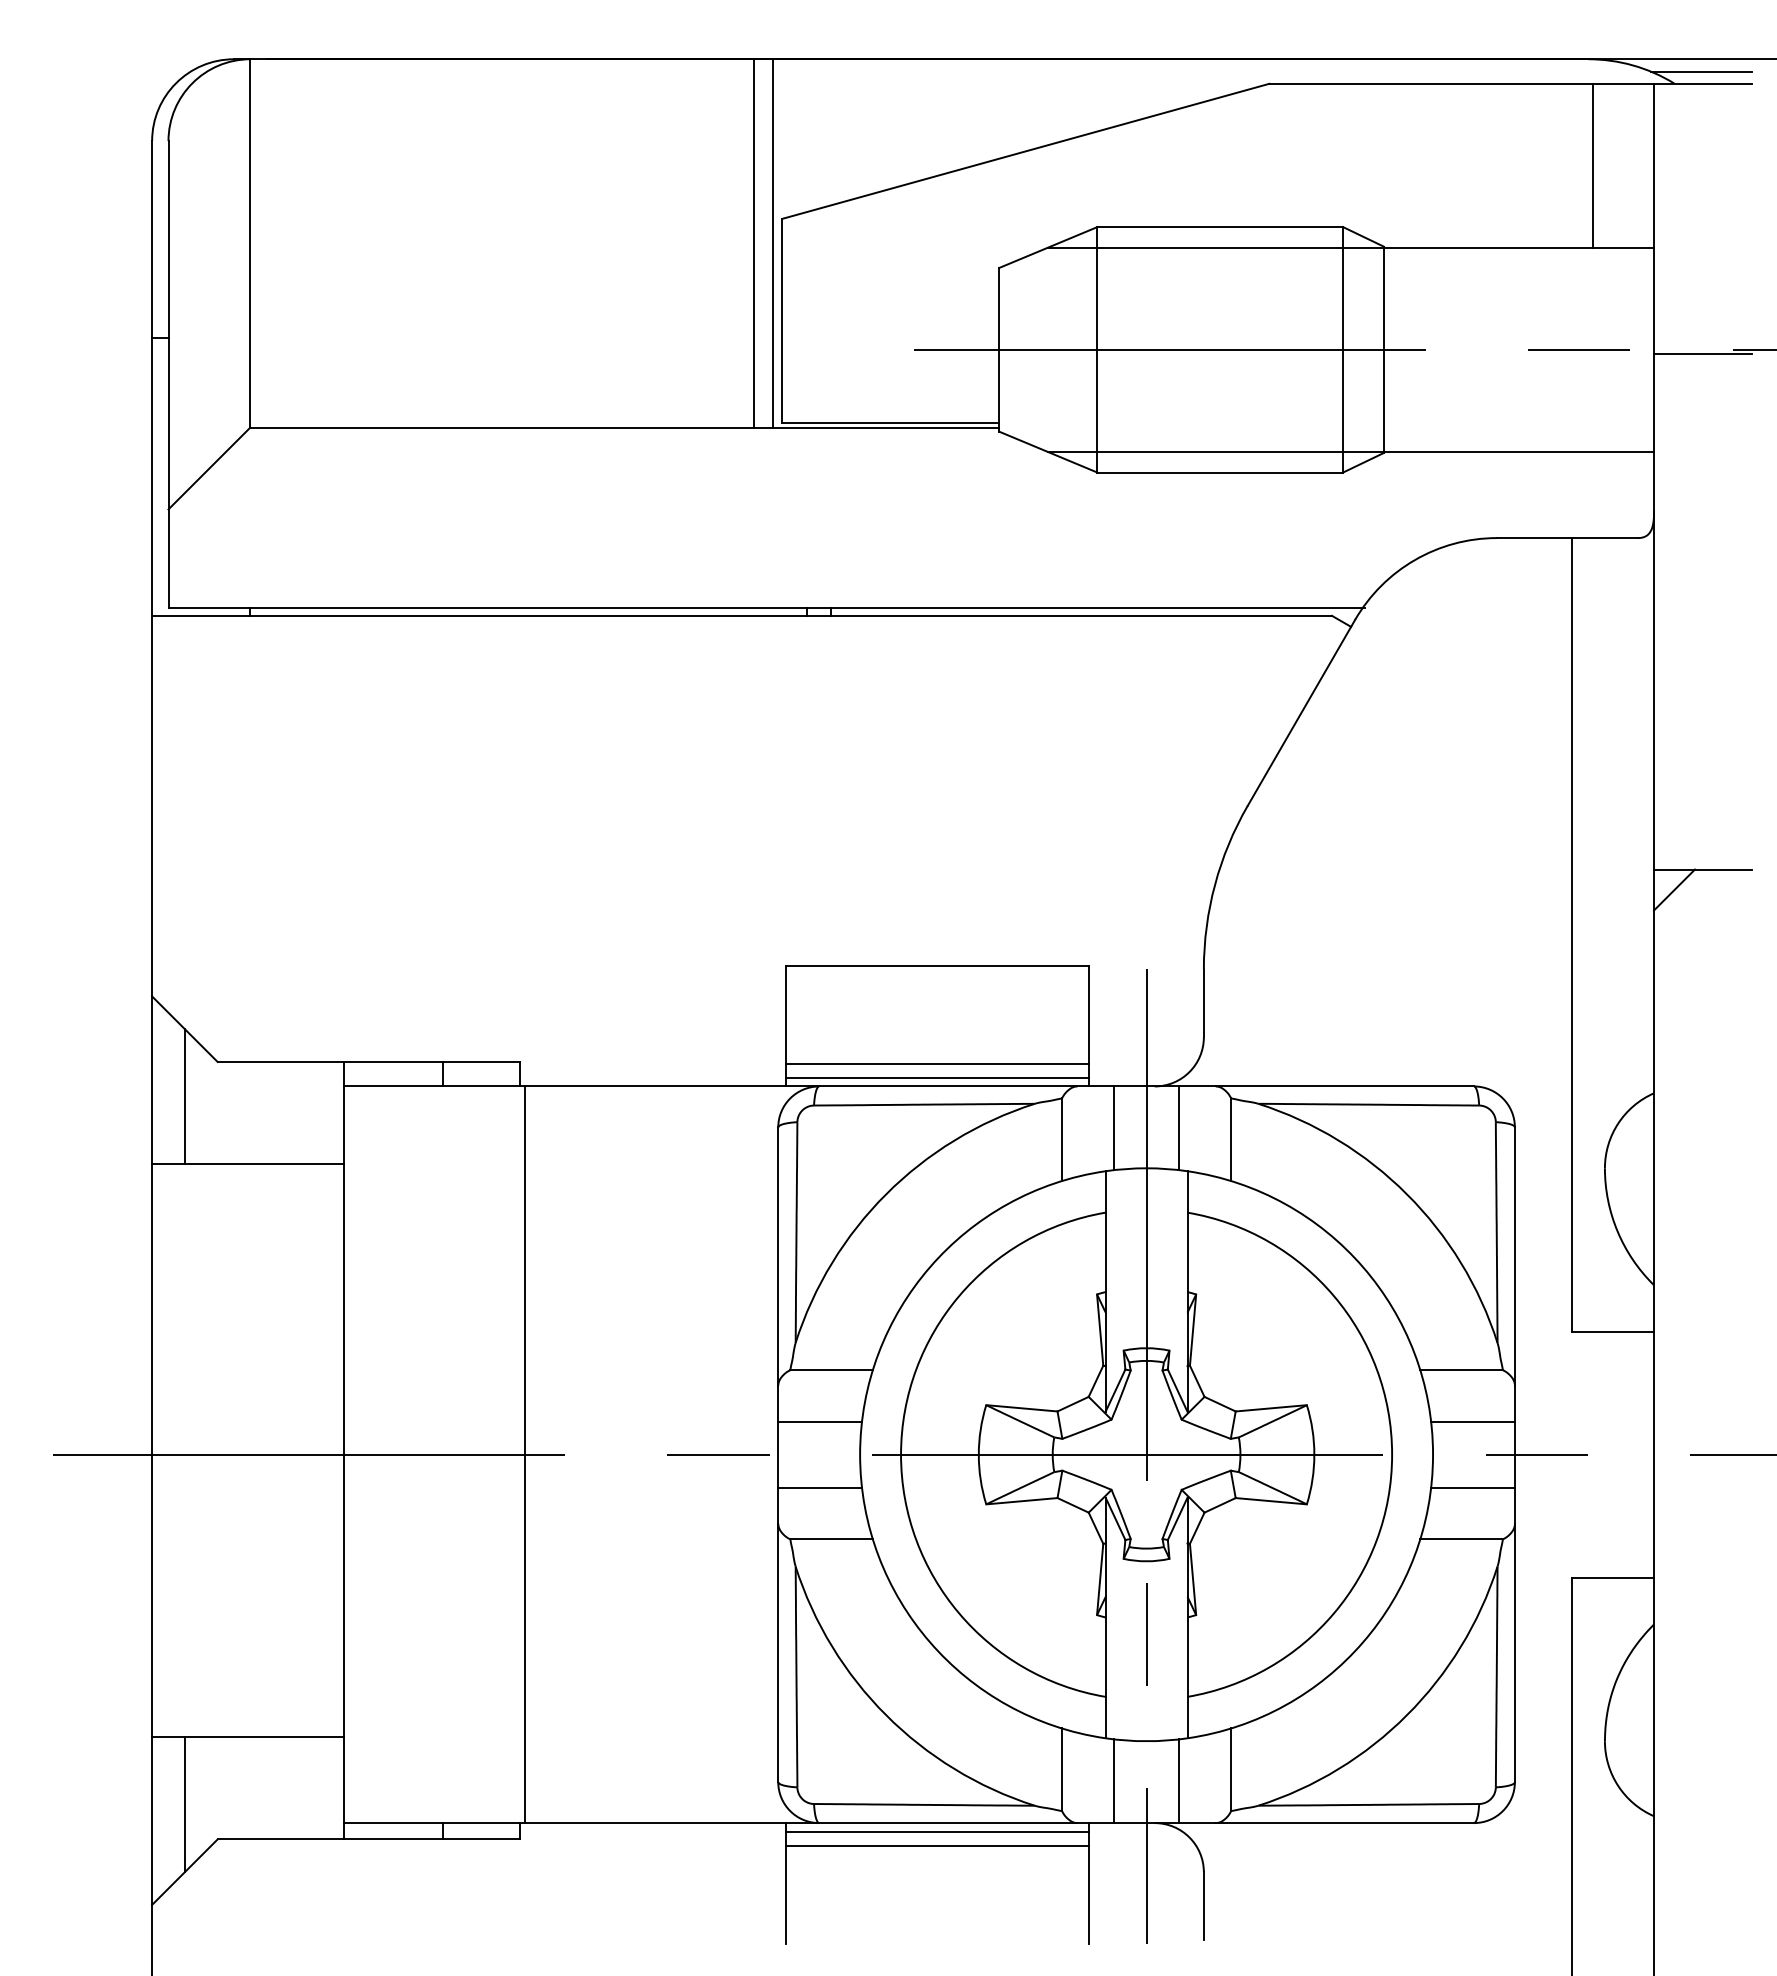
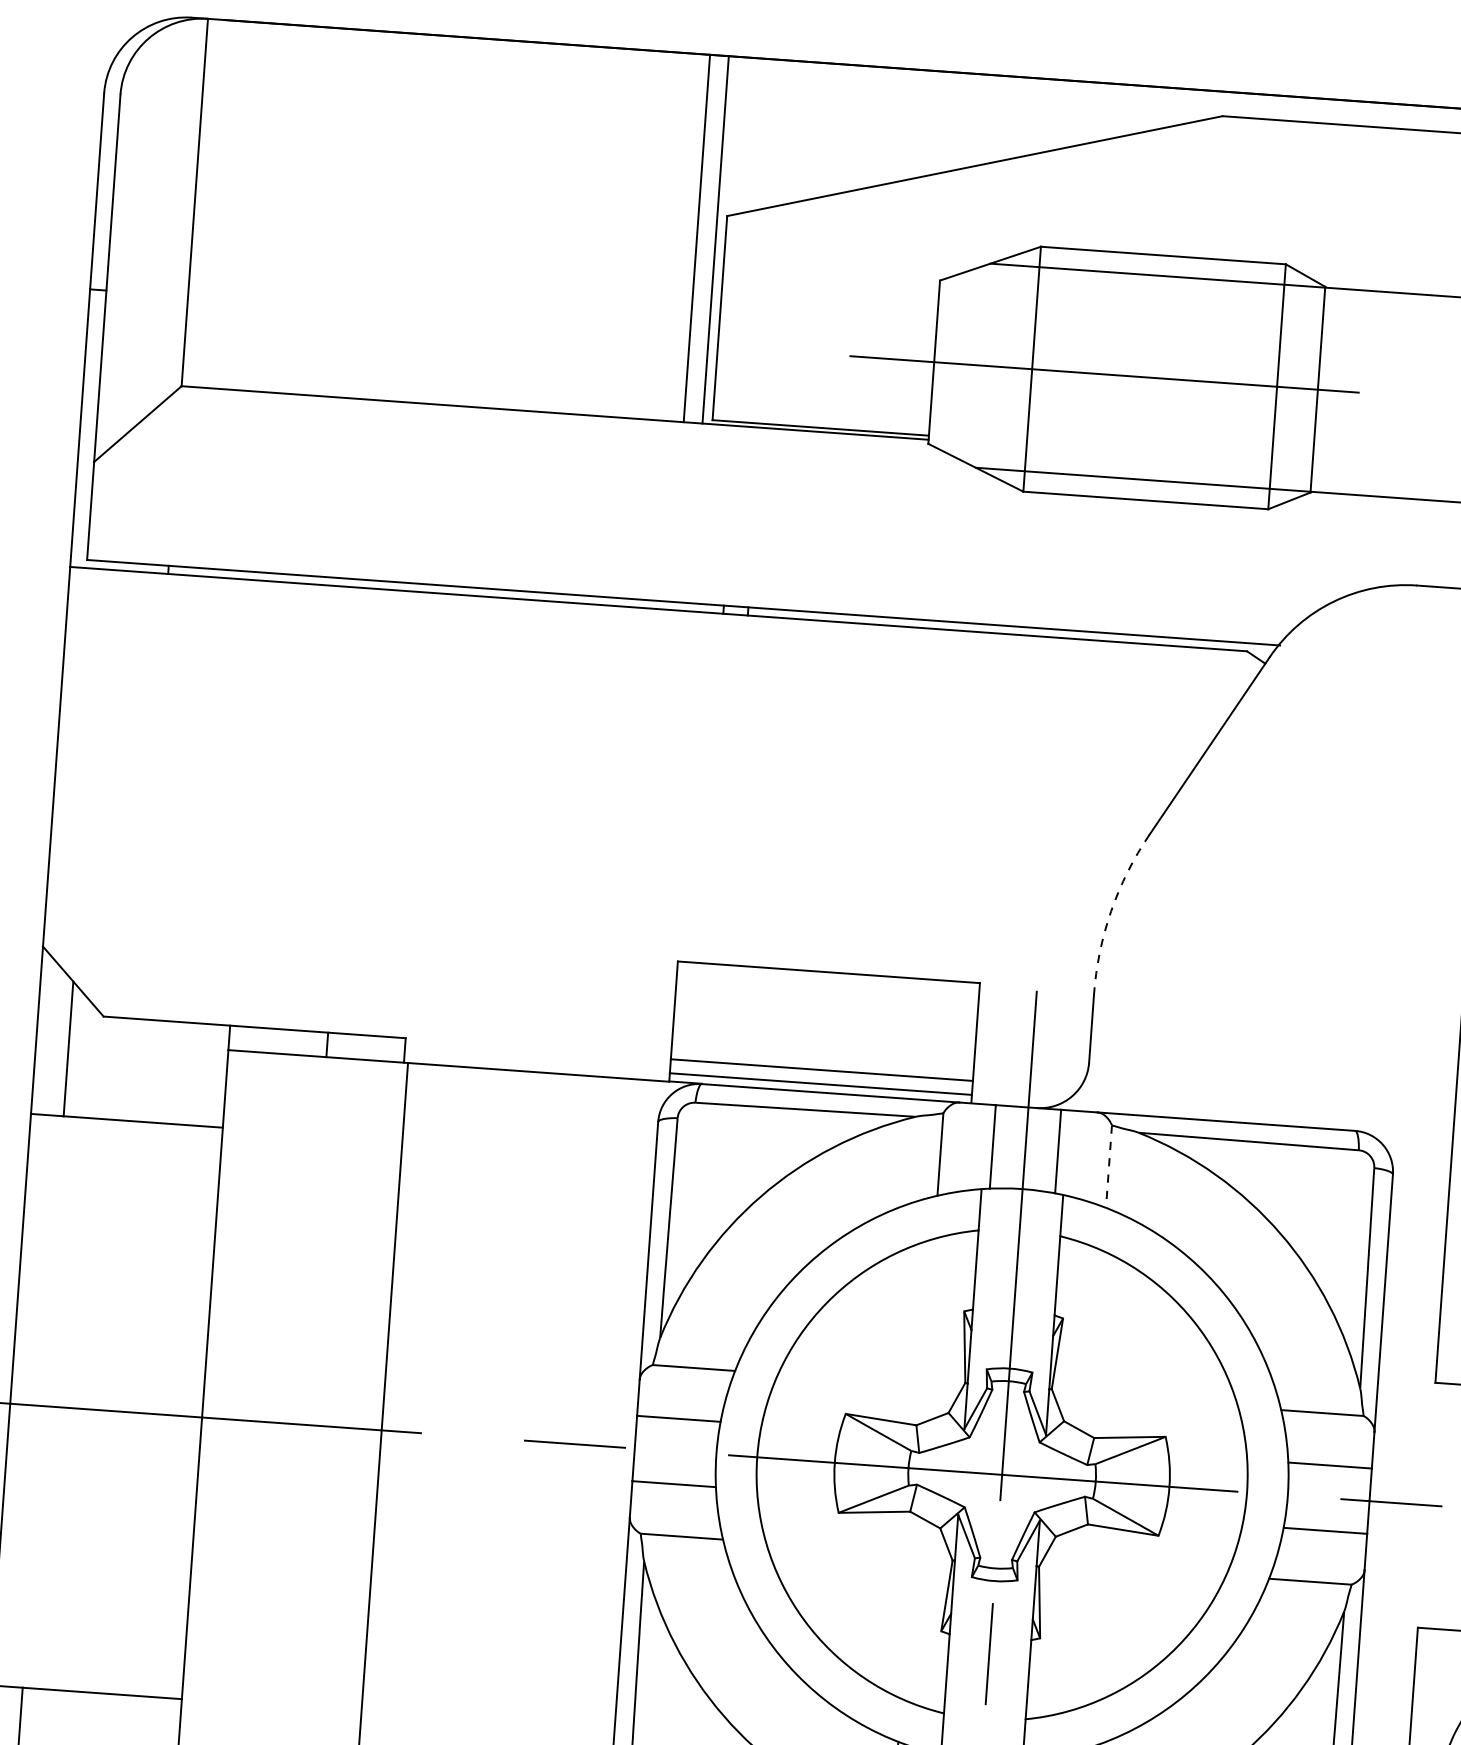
arc: (1215, 884) -> (1111, 910), solid -> dashed
line: (1231, 1140) -> (1109, 1167), solid -> dashed

